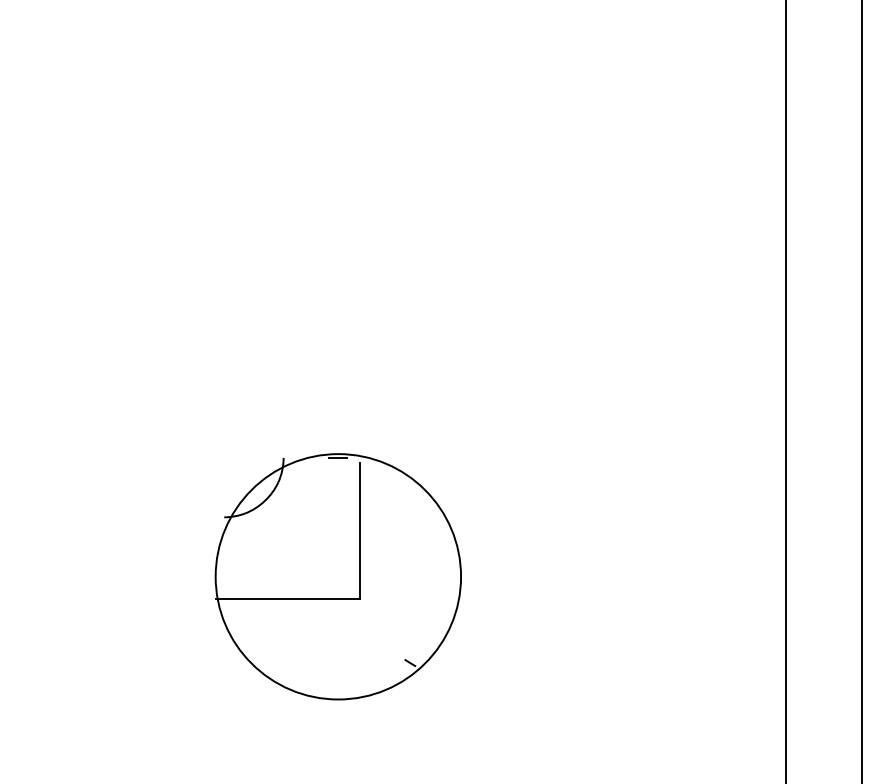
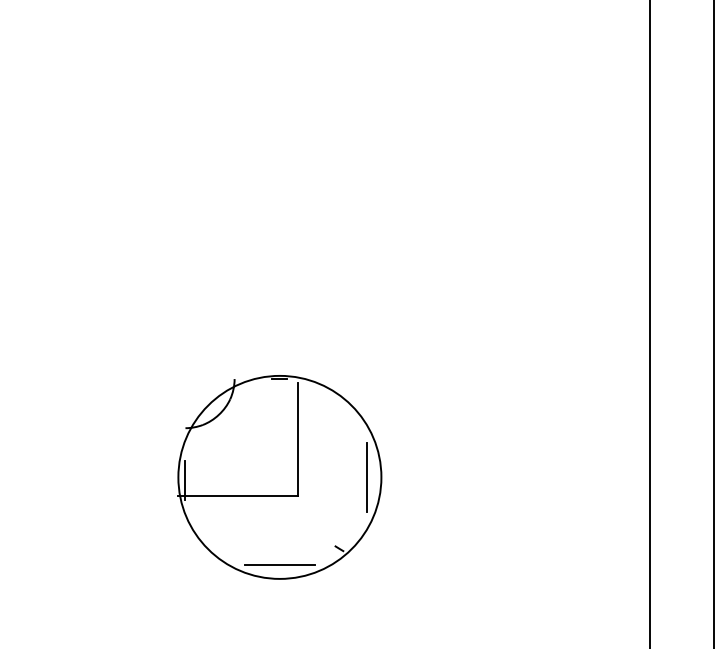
line: (443, 576) -> (366, 477), added
line: (224, 579) -> (185, 479), added
line: (338, 681) -> (280, 564), added

